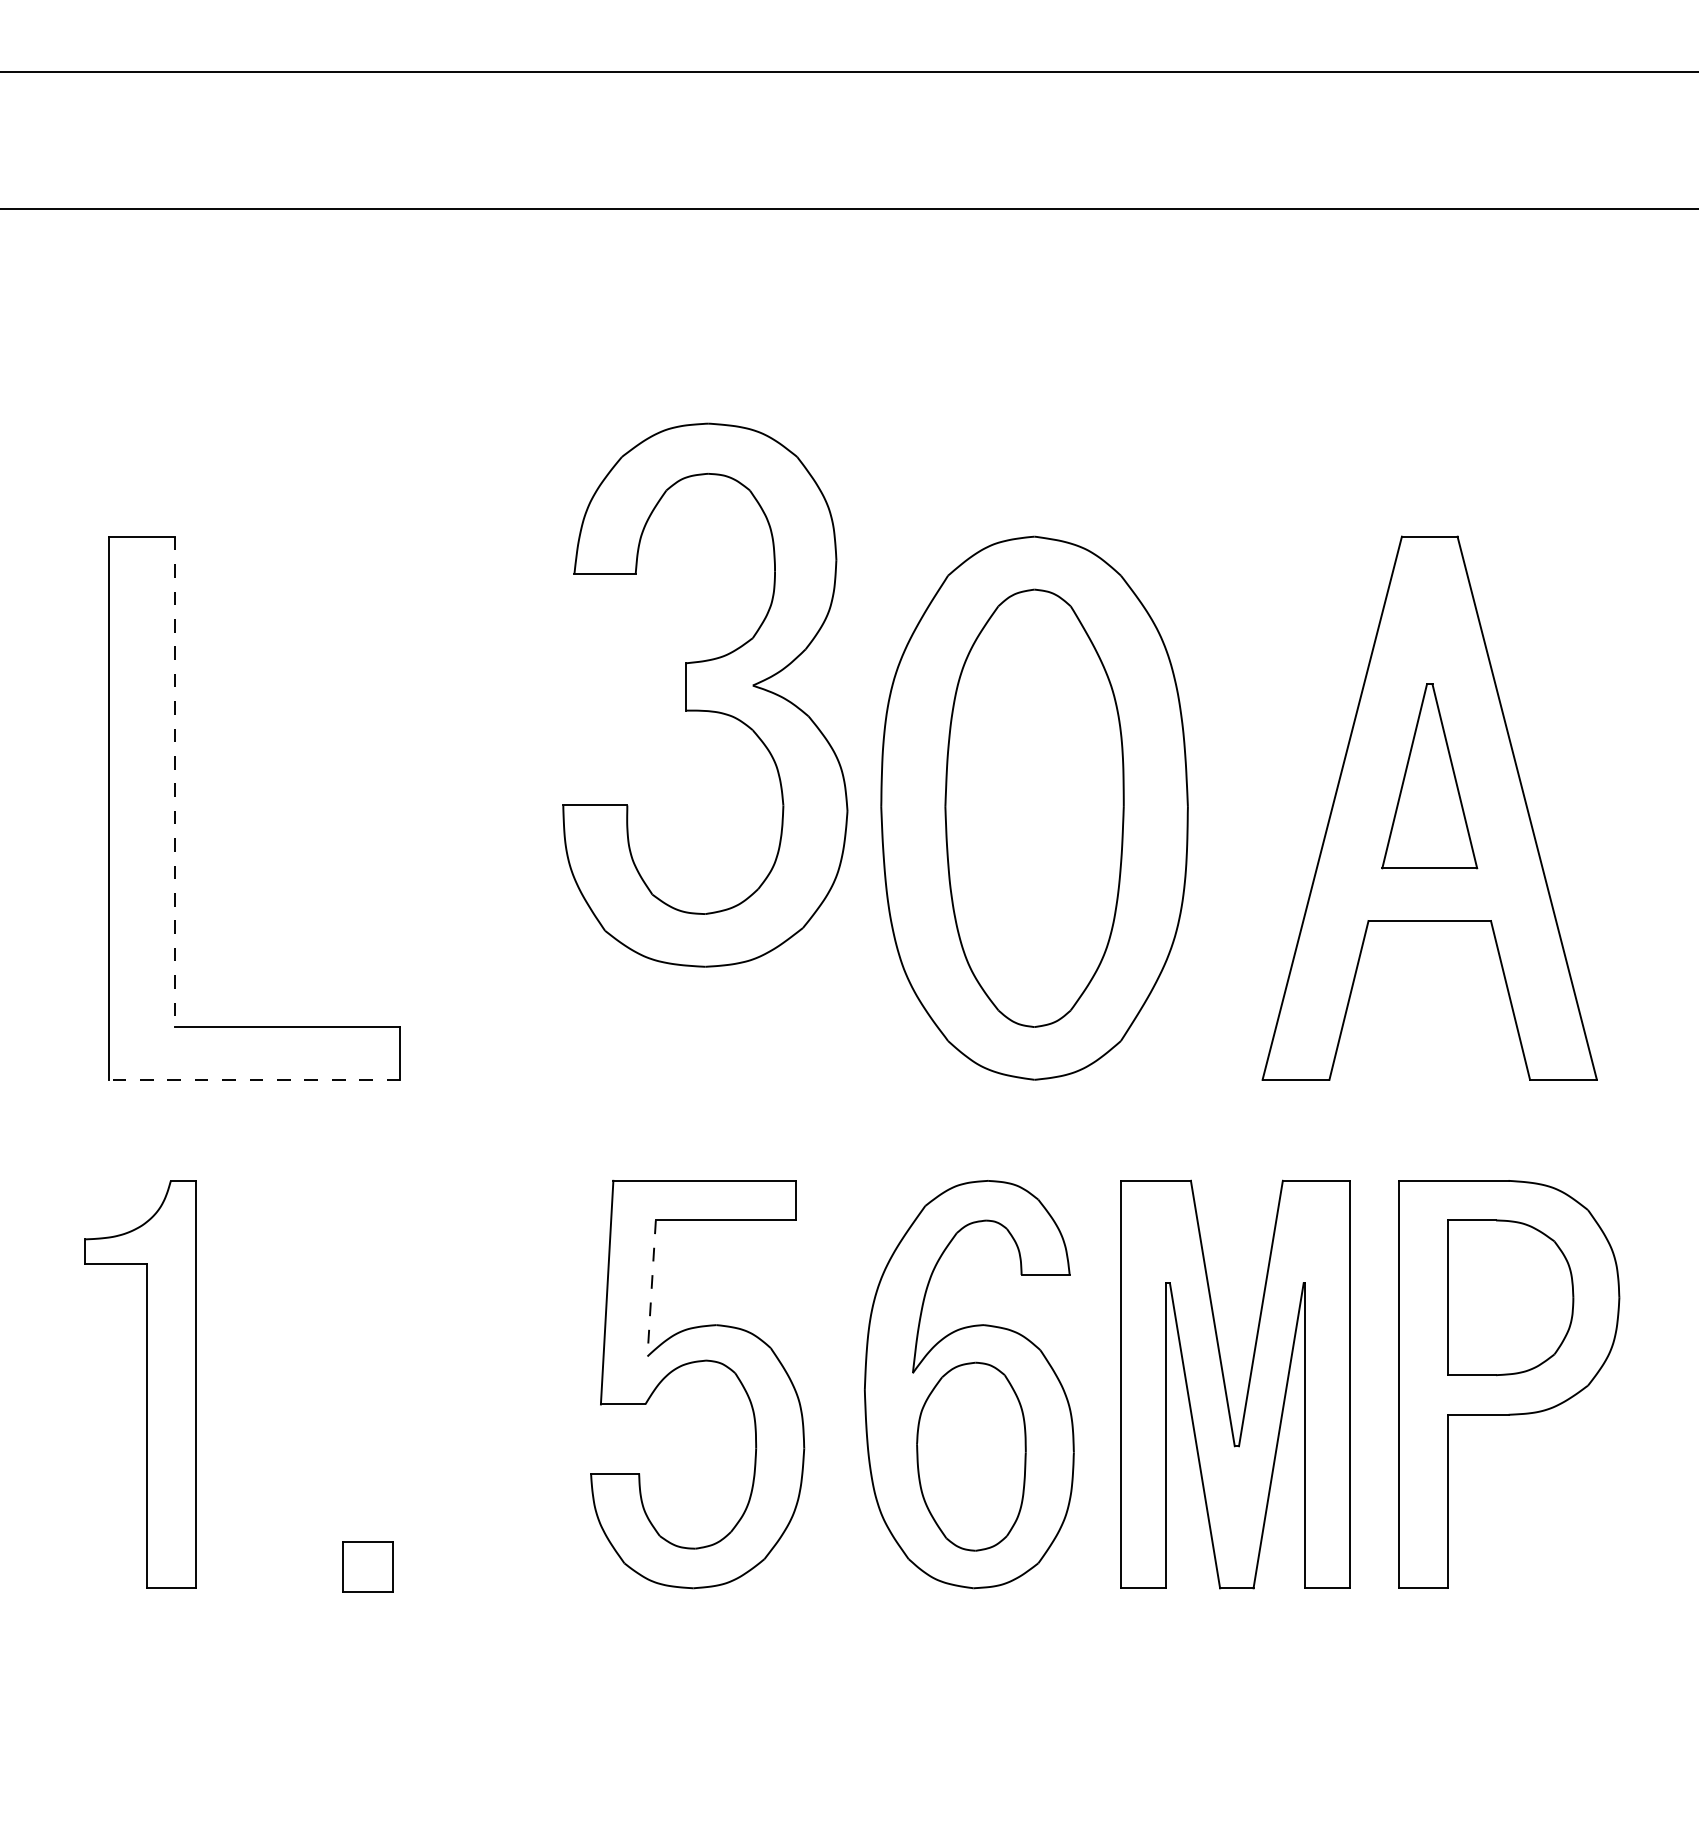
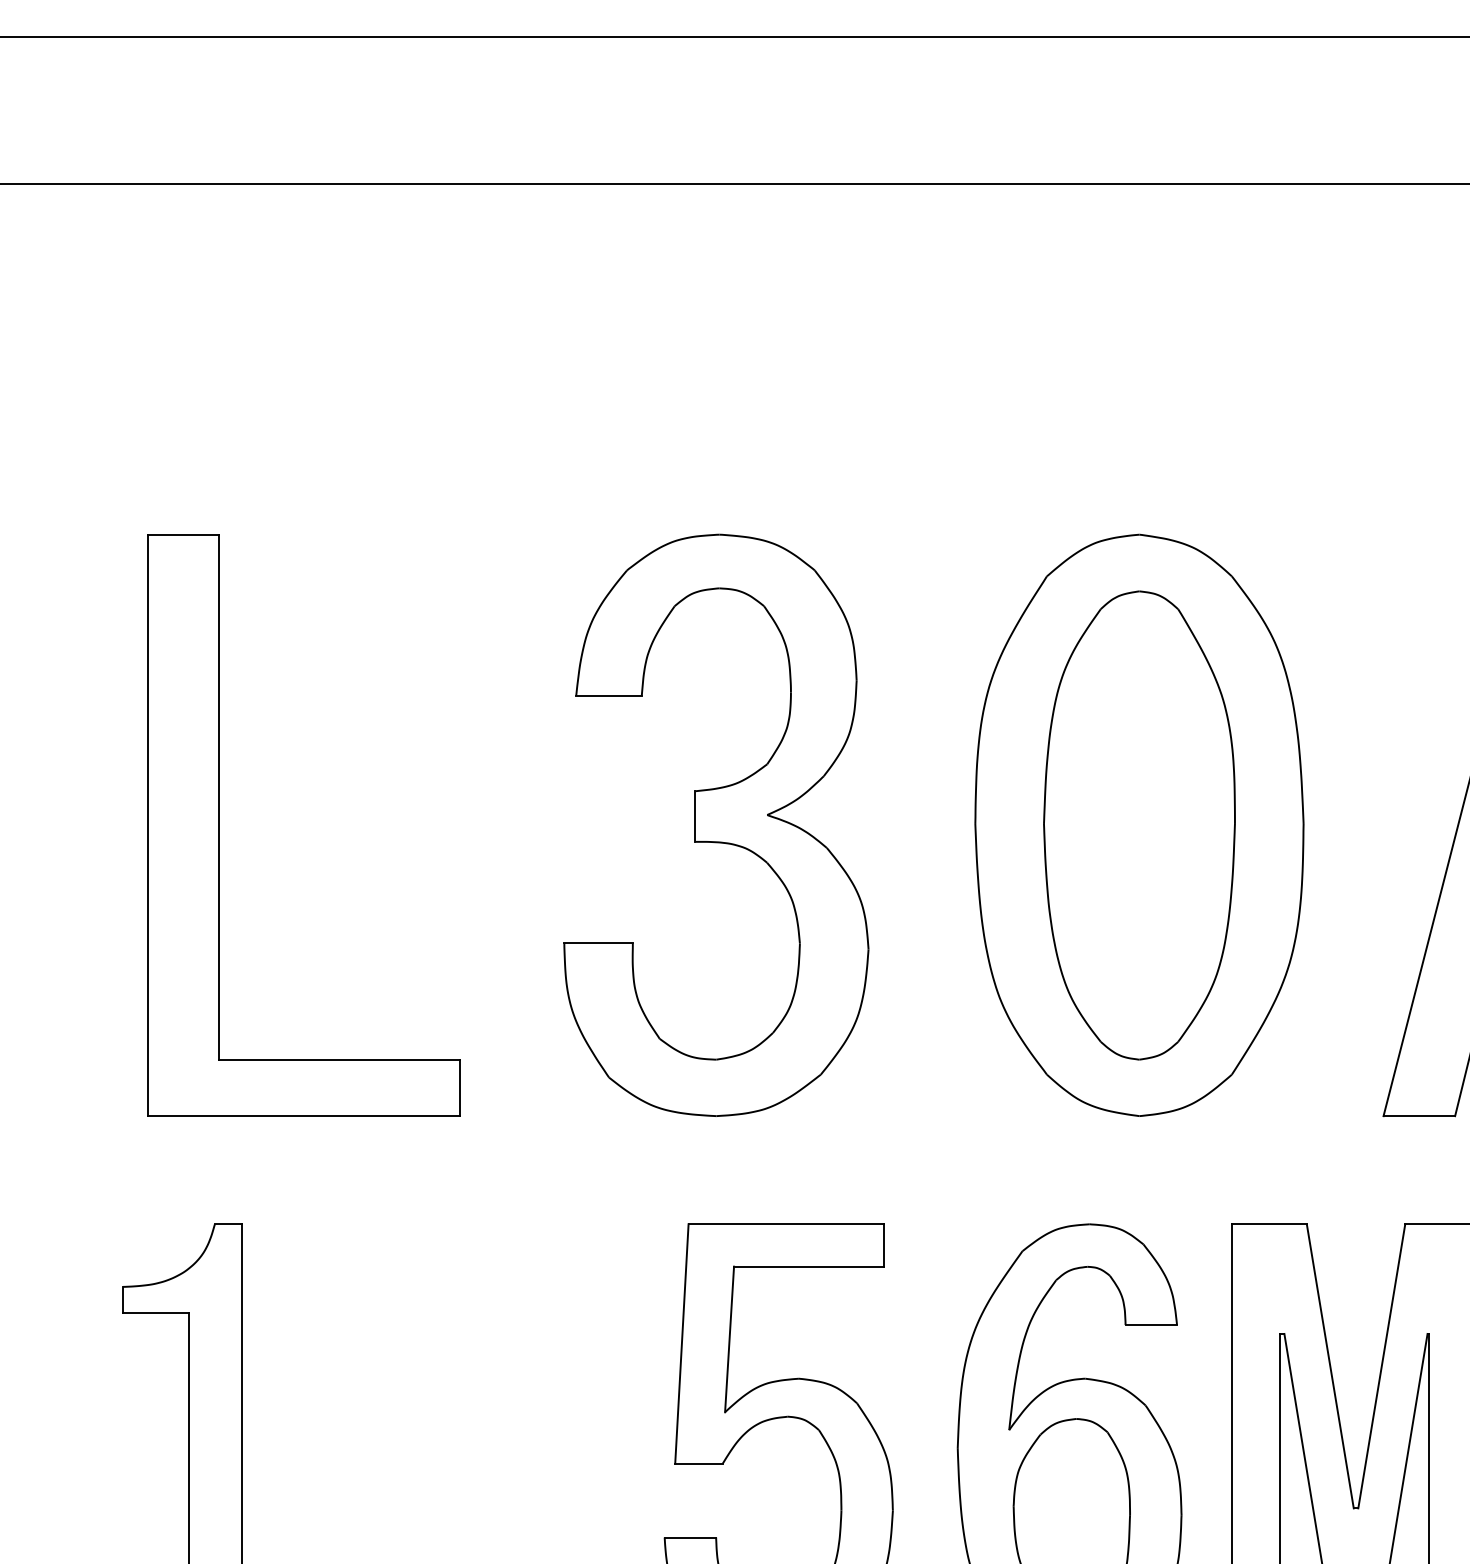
part: (705, 694) -> (716, 824), moved
line: (174, 782) -> (218, 797), dashed -> solid
line: (254, 1079) -> (304, 1115), dashed -> solid
line: (651, 1288) -> (729, 1339), dashed -> solid

